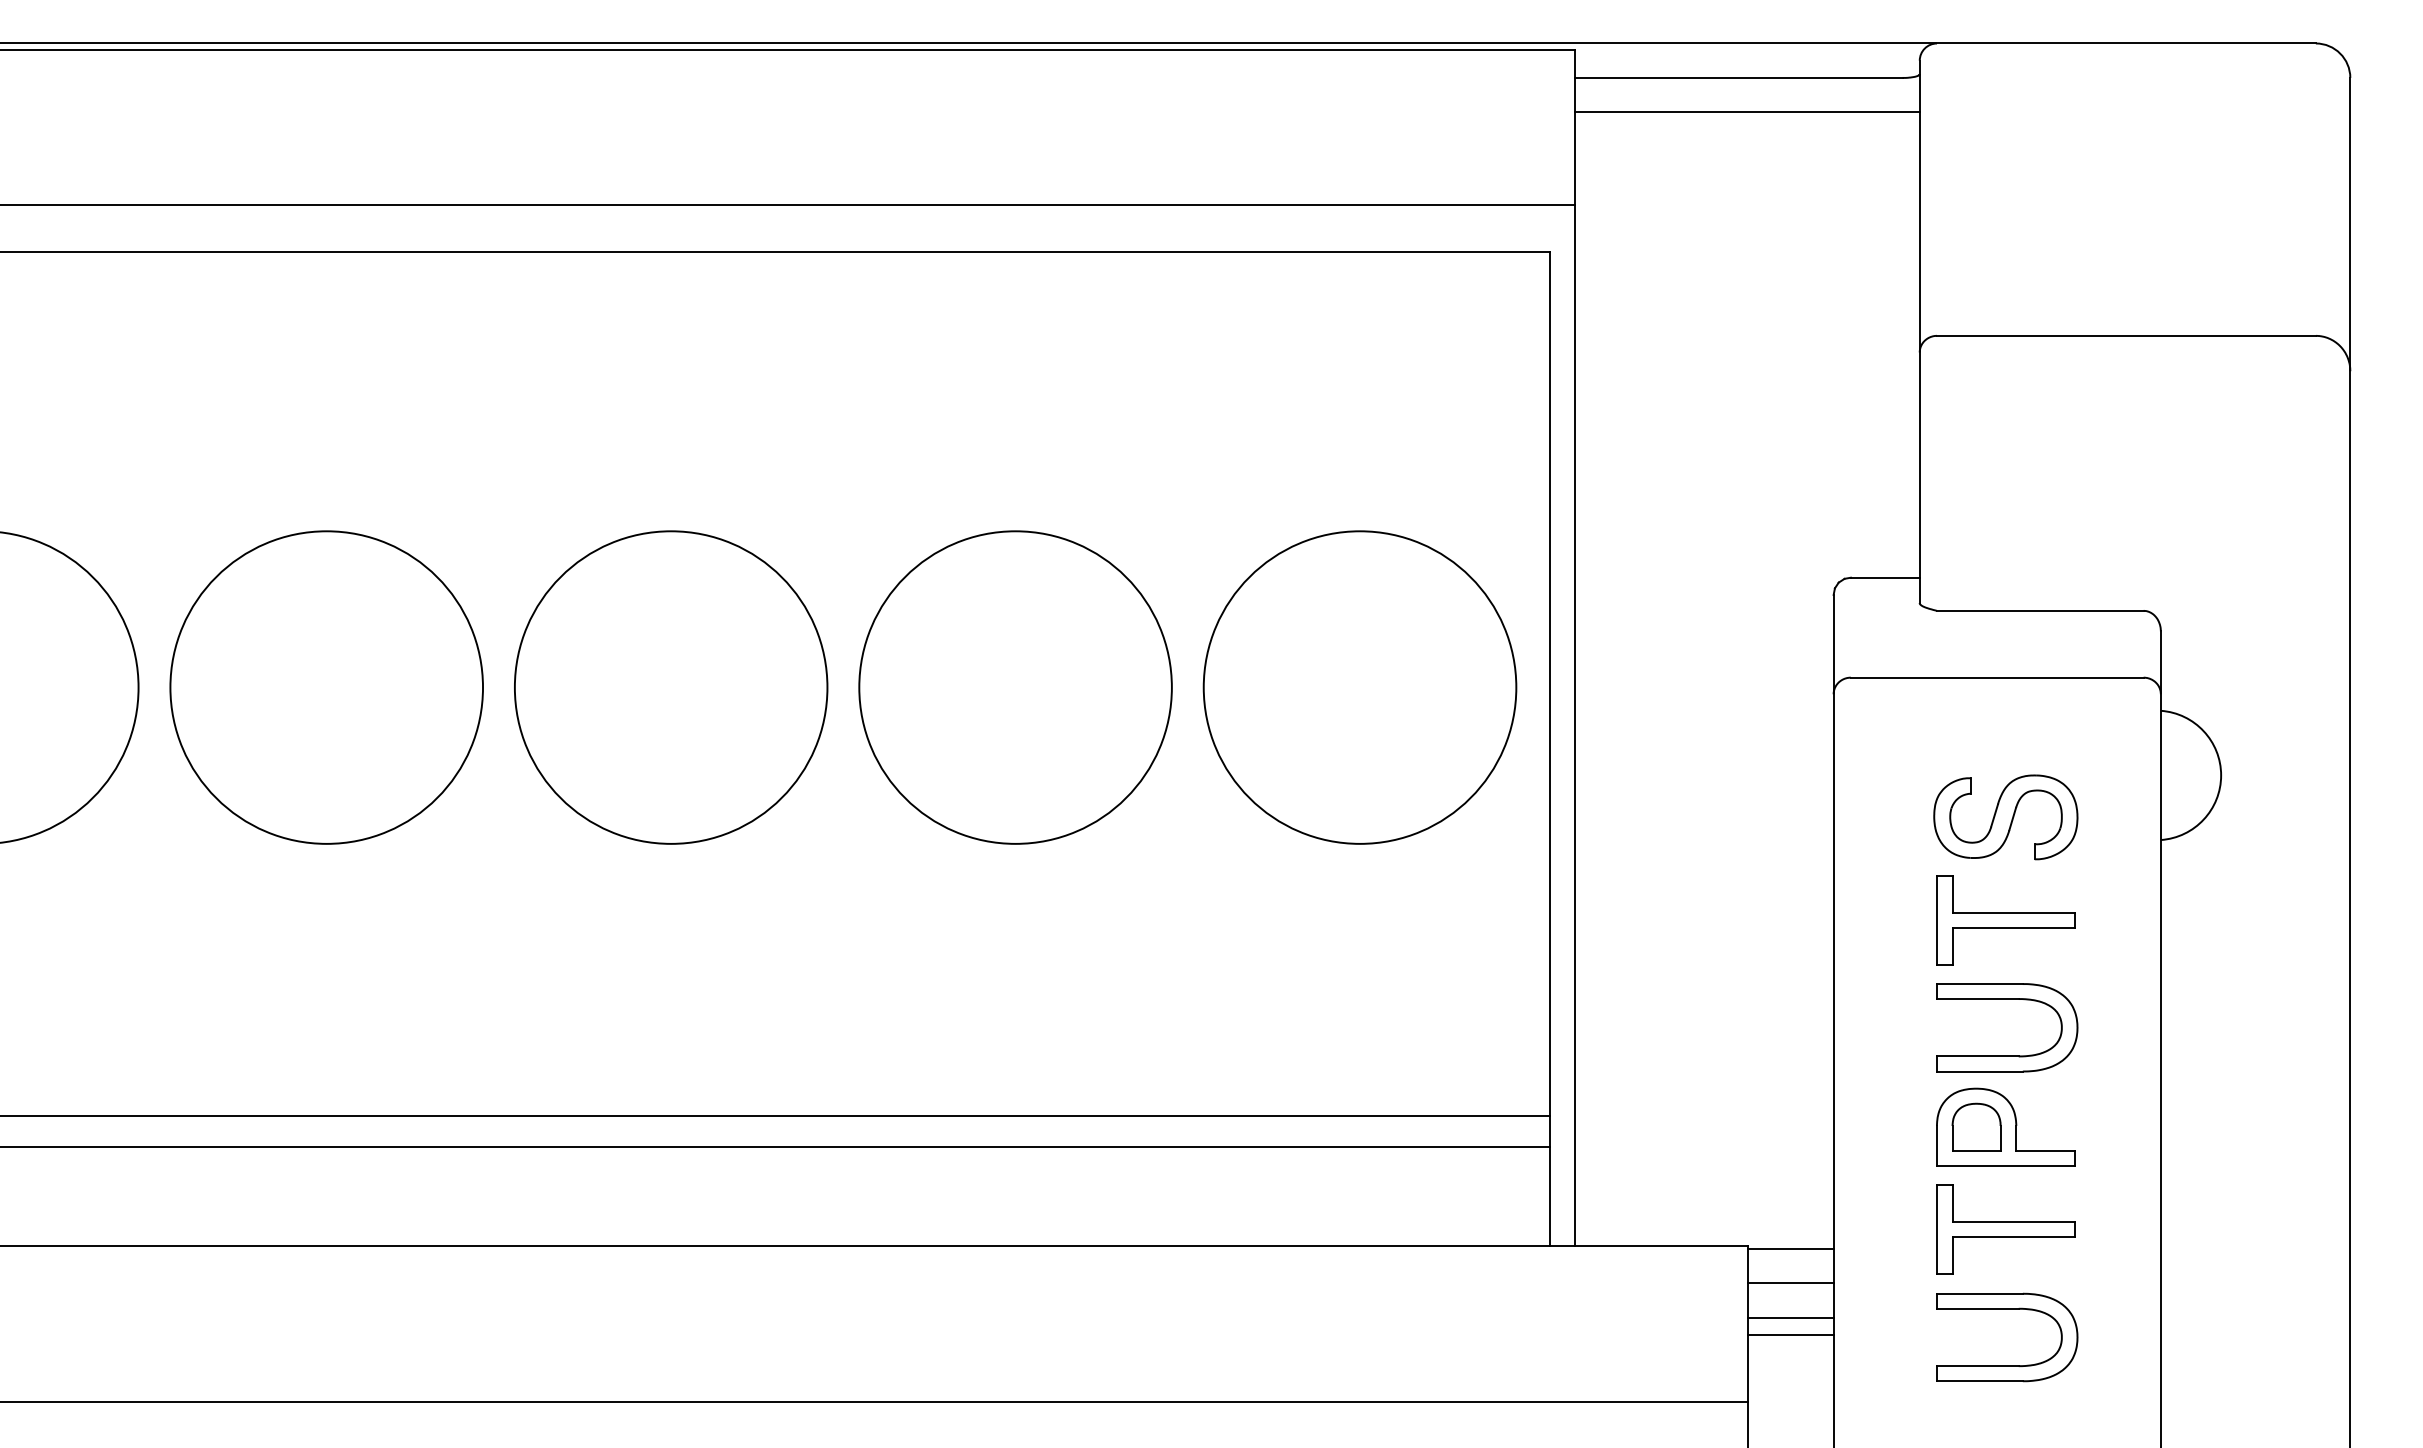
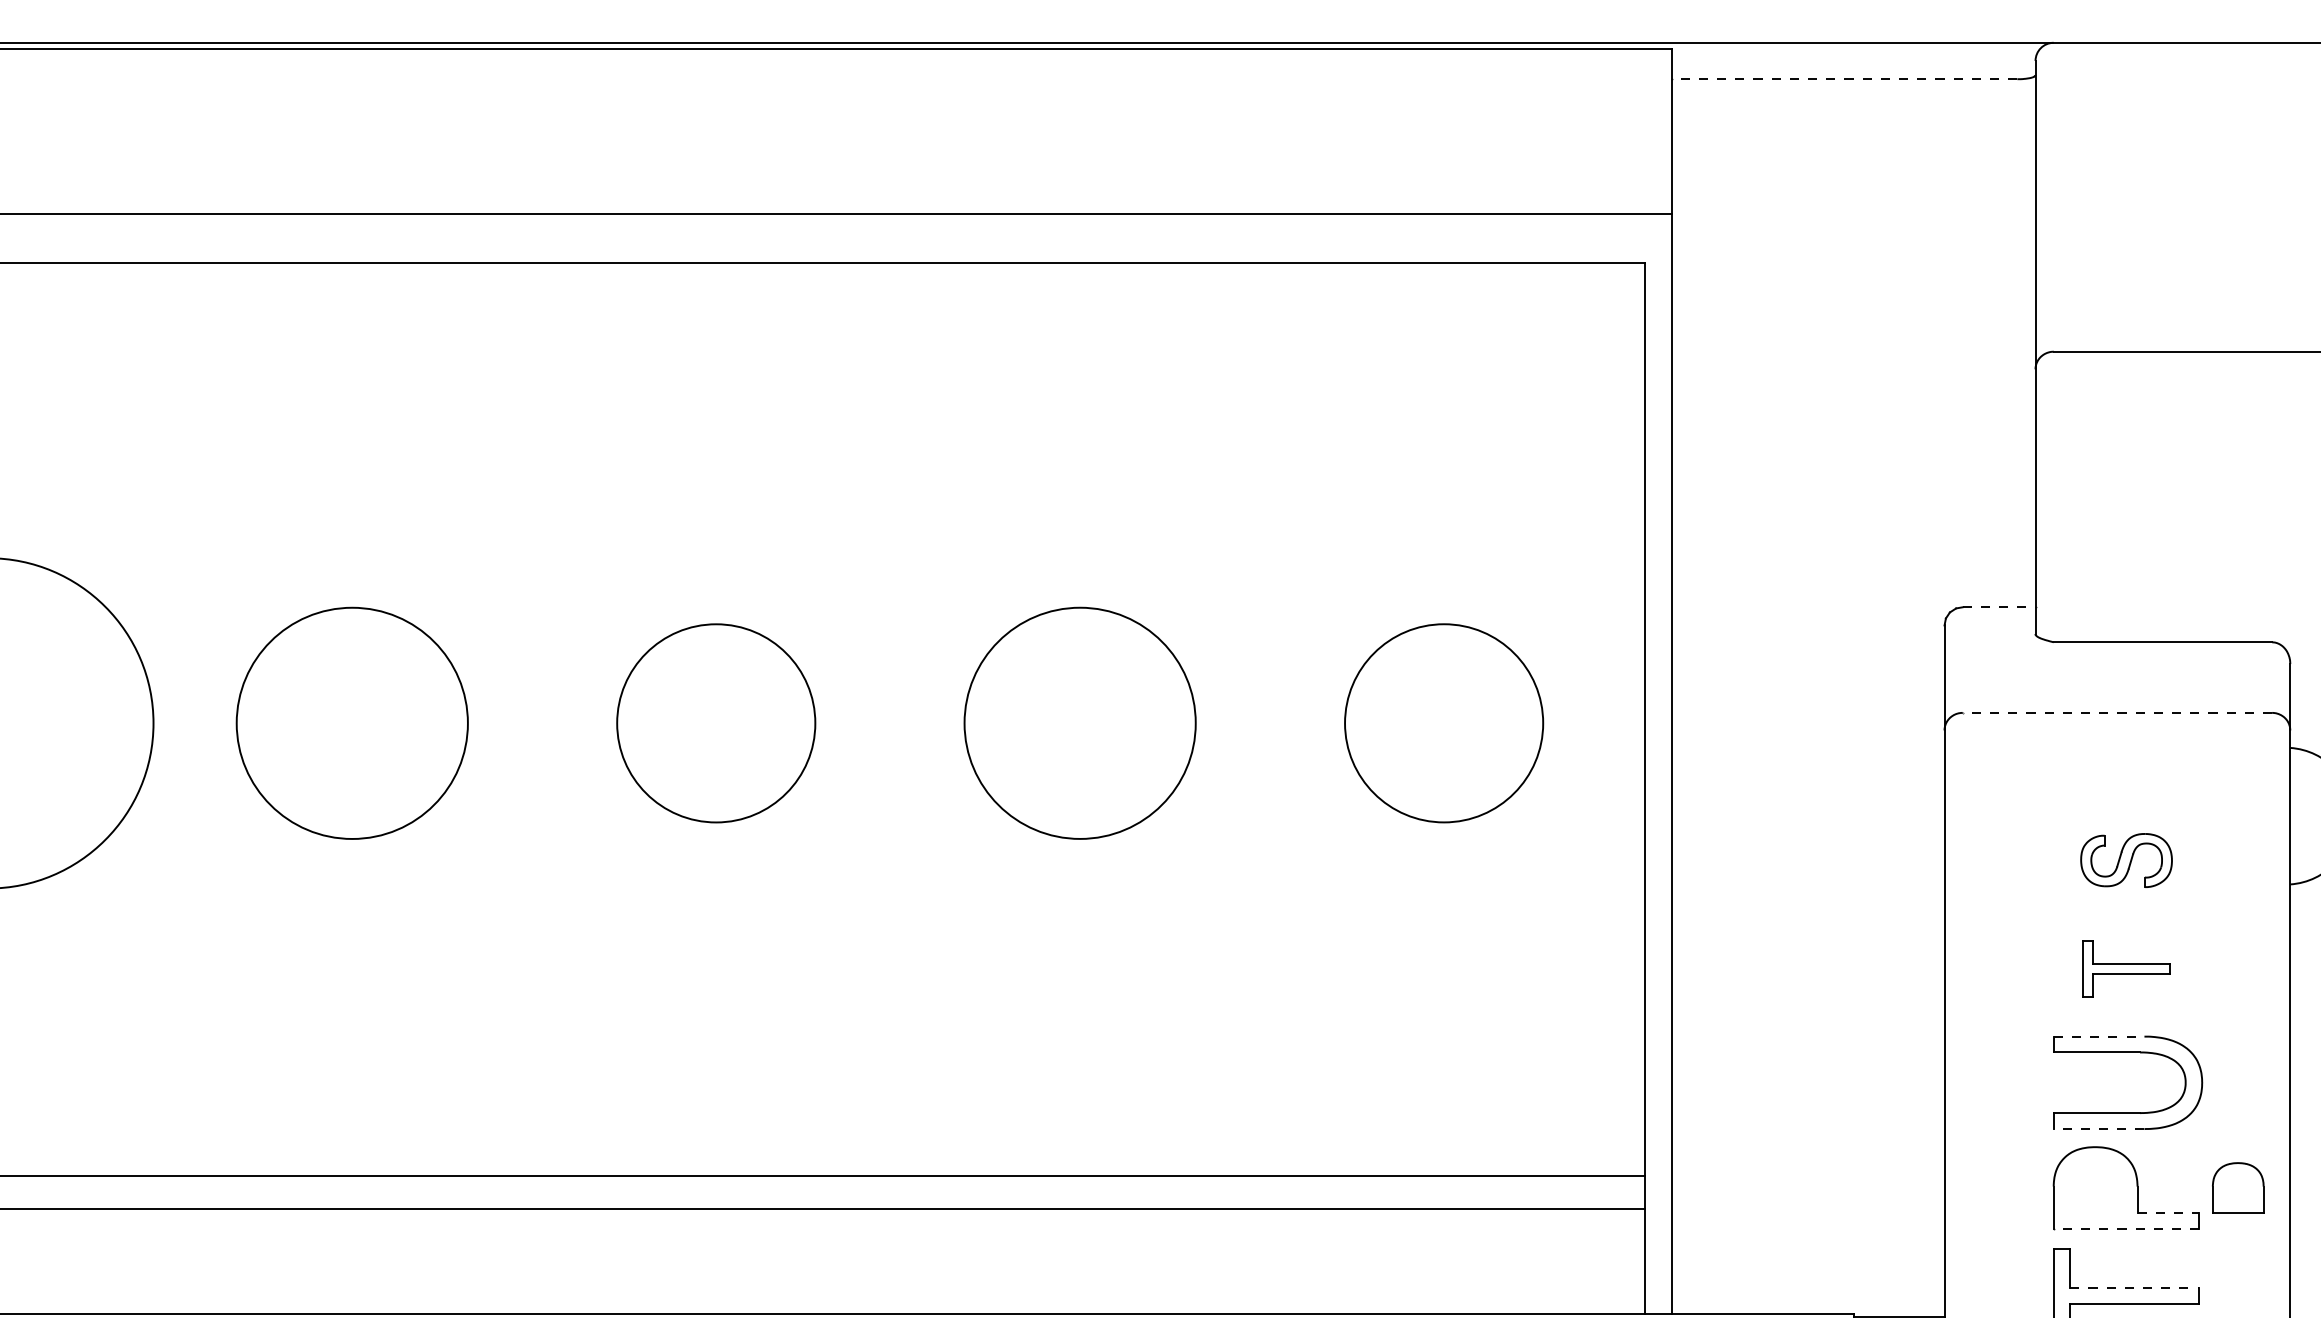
line: (1738, 77) -> (1844, 78), solid -> dashed
line: (1747, 112) -> (1853, 115), removed
line: (1885, 577) -> (1999, 607), solid -> dashed
line: (1996, 677) -> (2116, 712), solid -> dashed
circle: (326, 687) -> (352, 723), size x0.7
circle: (670, 687) -> (715, 723), size x0.6
circle: (1015, 687) -> (1080, 723), size x0.7
circle: (1359, 687) -> (1443, 723), size x0.6
part: (2005, 817) -> (2126, 860), size x0.6
part: (2005, 920) -> (2126, 969), size x0.6
line: (1979, 984) -> (2098, 1037), solid -> dashed
line: (1979, 1071) -> (2098, 1129), solid -> dashed
part: (1976, 1126) -> (2238, 1187), moved
line: (2046, 1150) -> (2169, 1212), solid -> dashed
line: (2005, 1166) -> (2126, 1229), solid -> dashed
line: (2014, 1222) -> (2135, 1288), solid -> dashed

